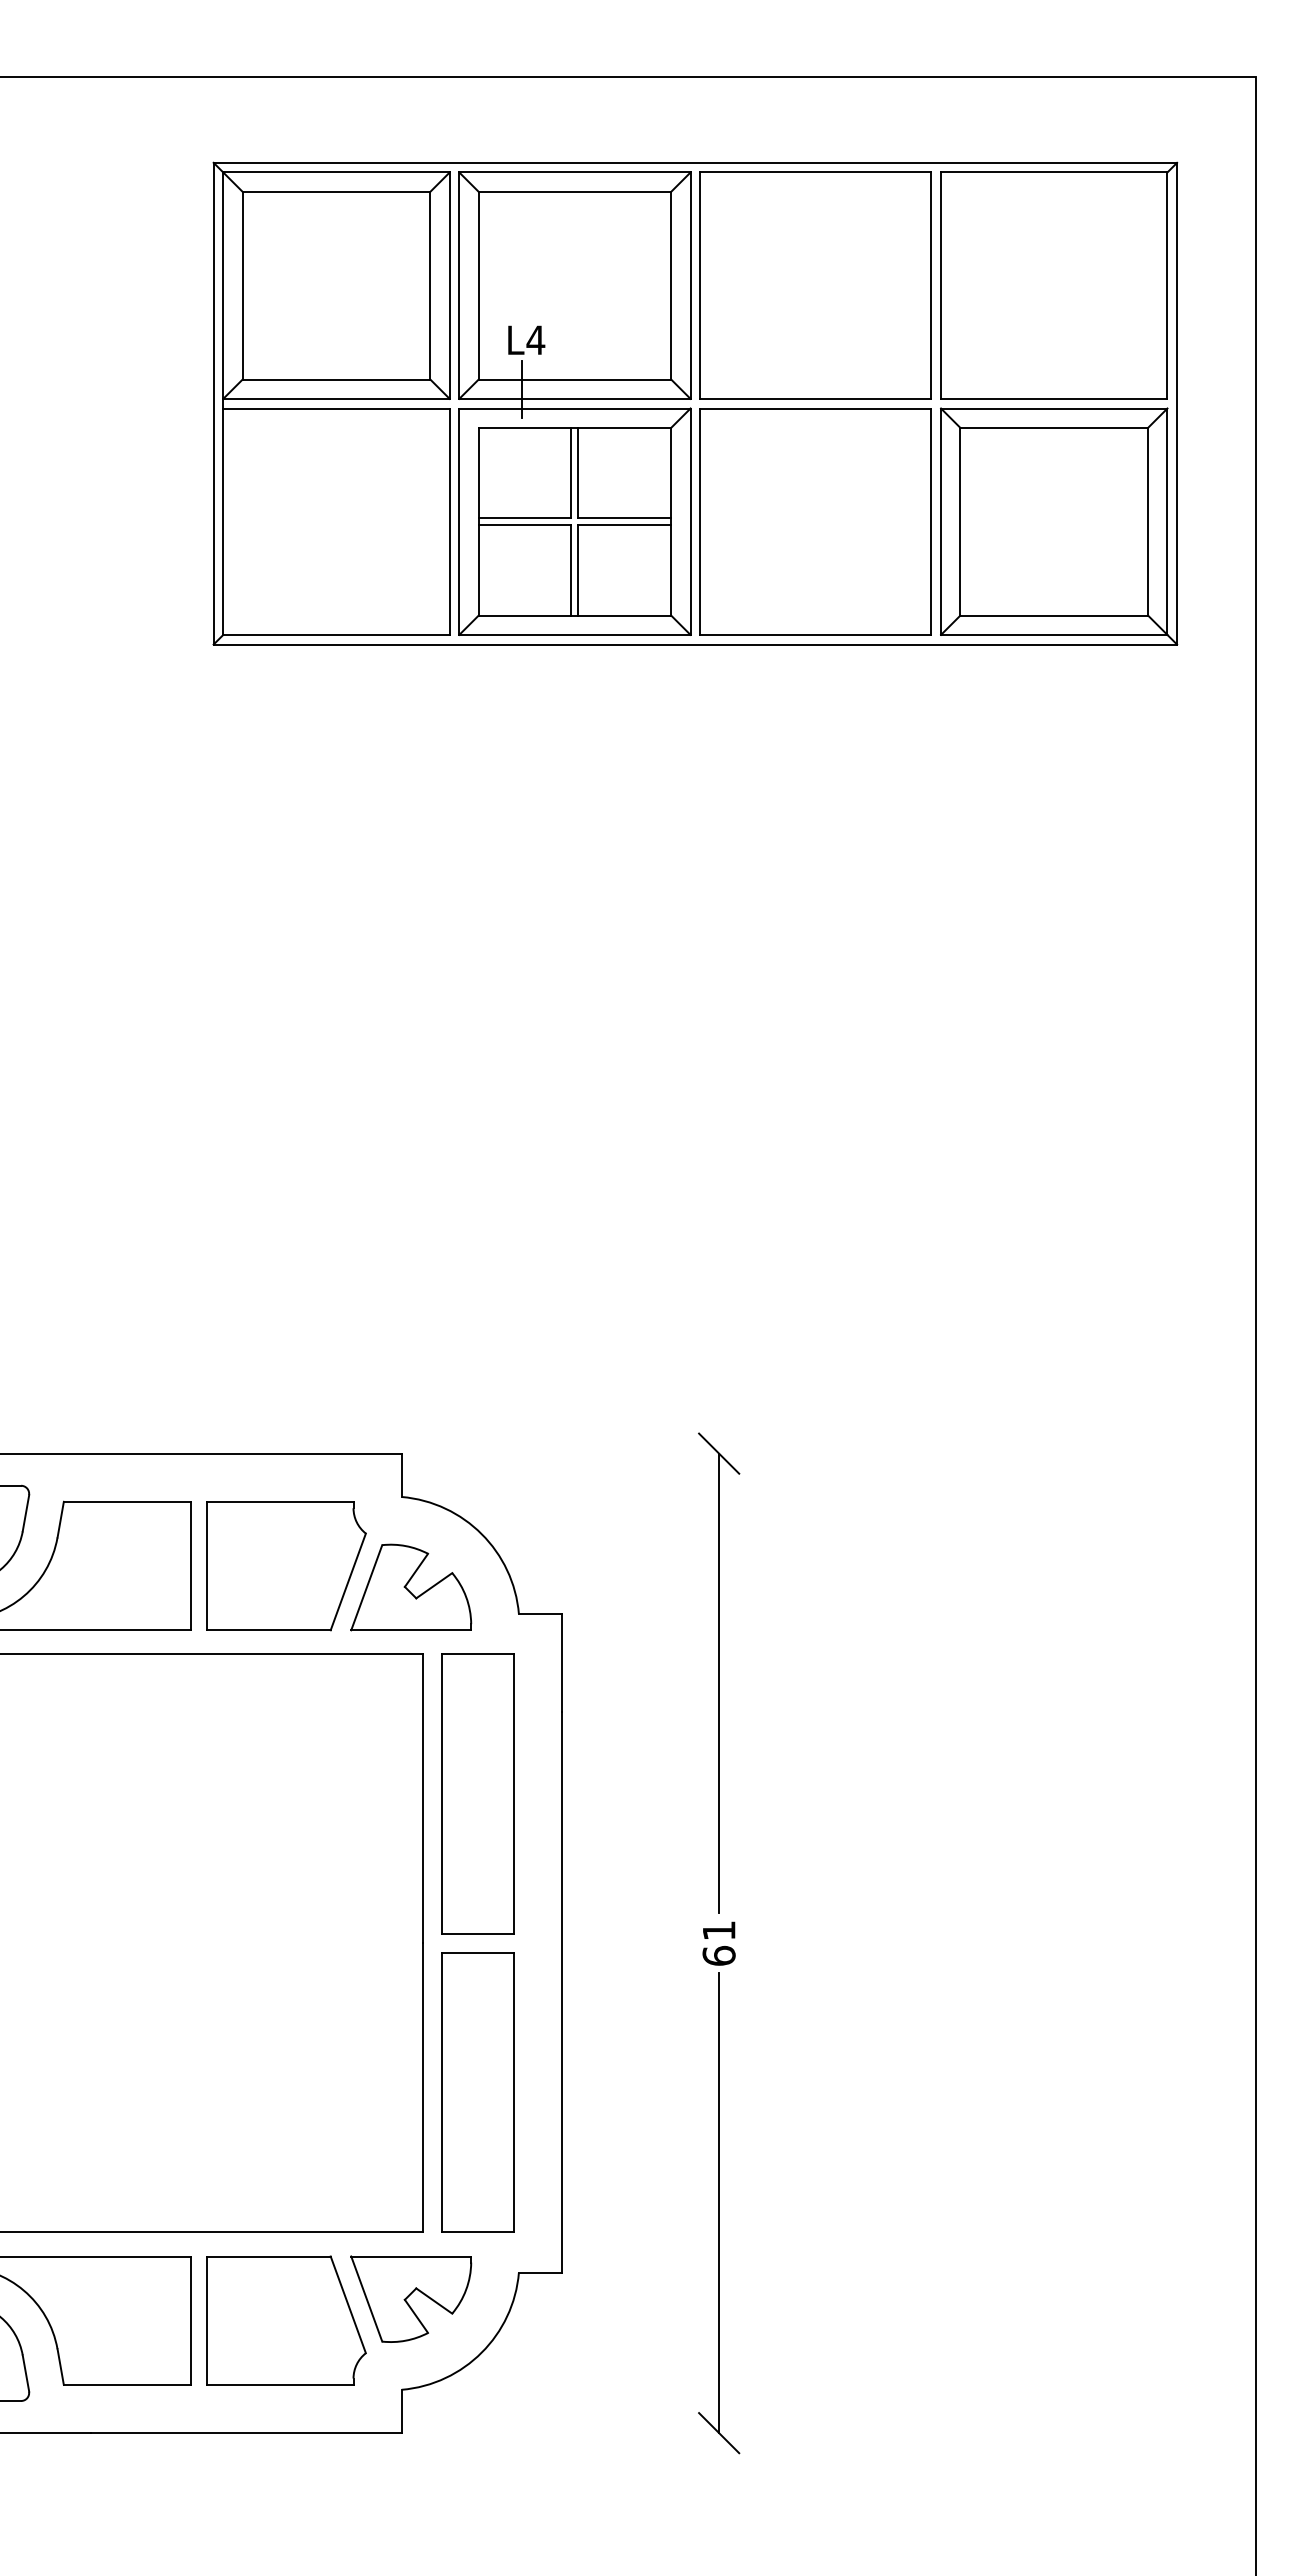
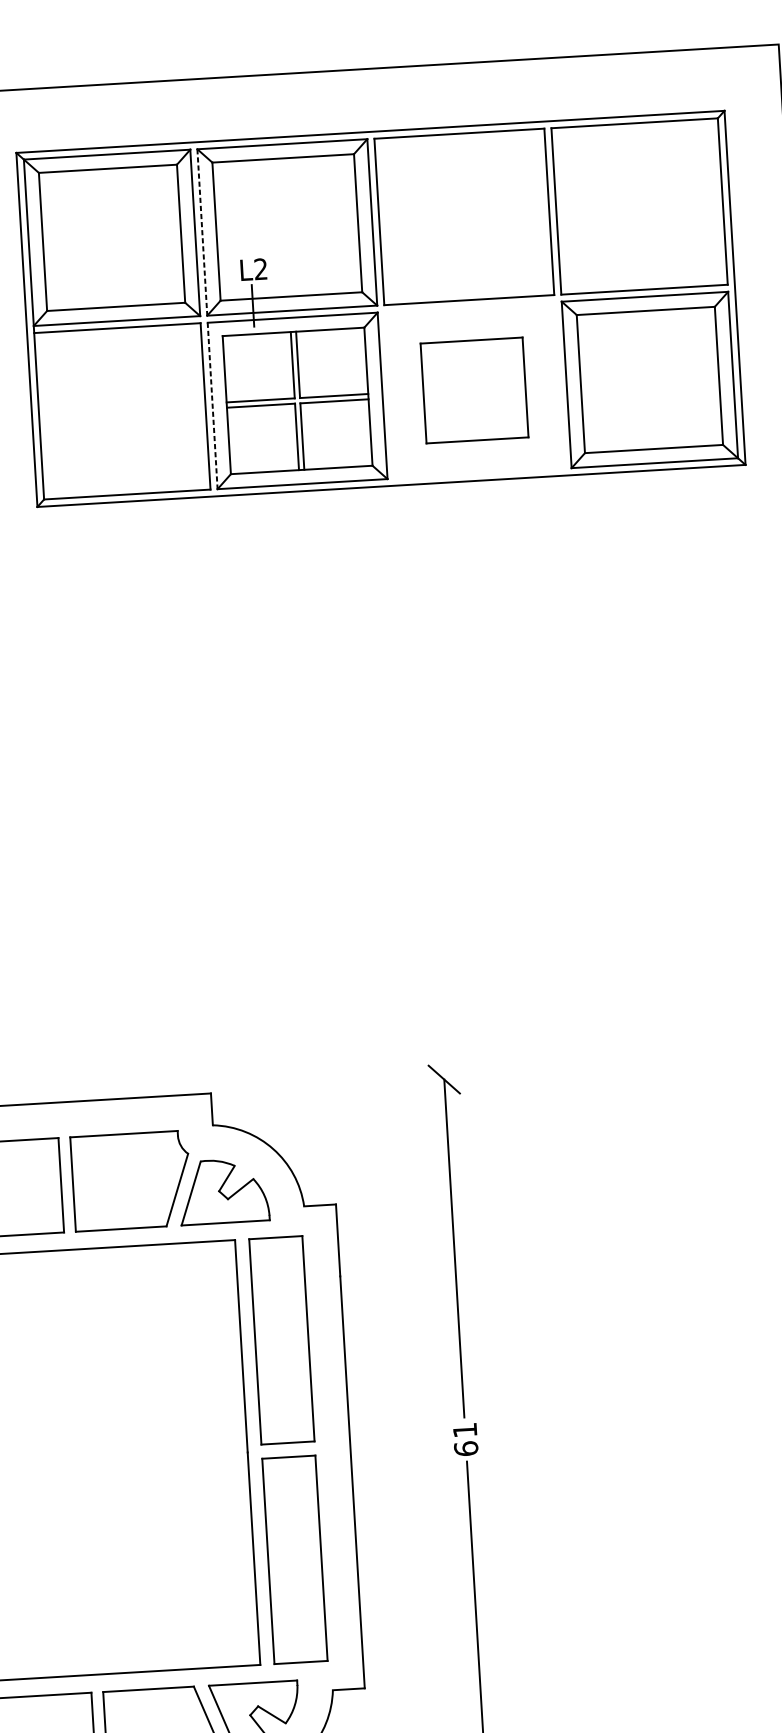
line: (459, 286) -> (202, 233), solid -> dashed
text: (535, 339) -> (260, 268), L4 -> L2
part: (815, 521) -> (474, 390), size x0.6
line: (459, 522) -> (212, 406), solid -> dashed

